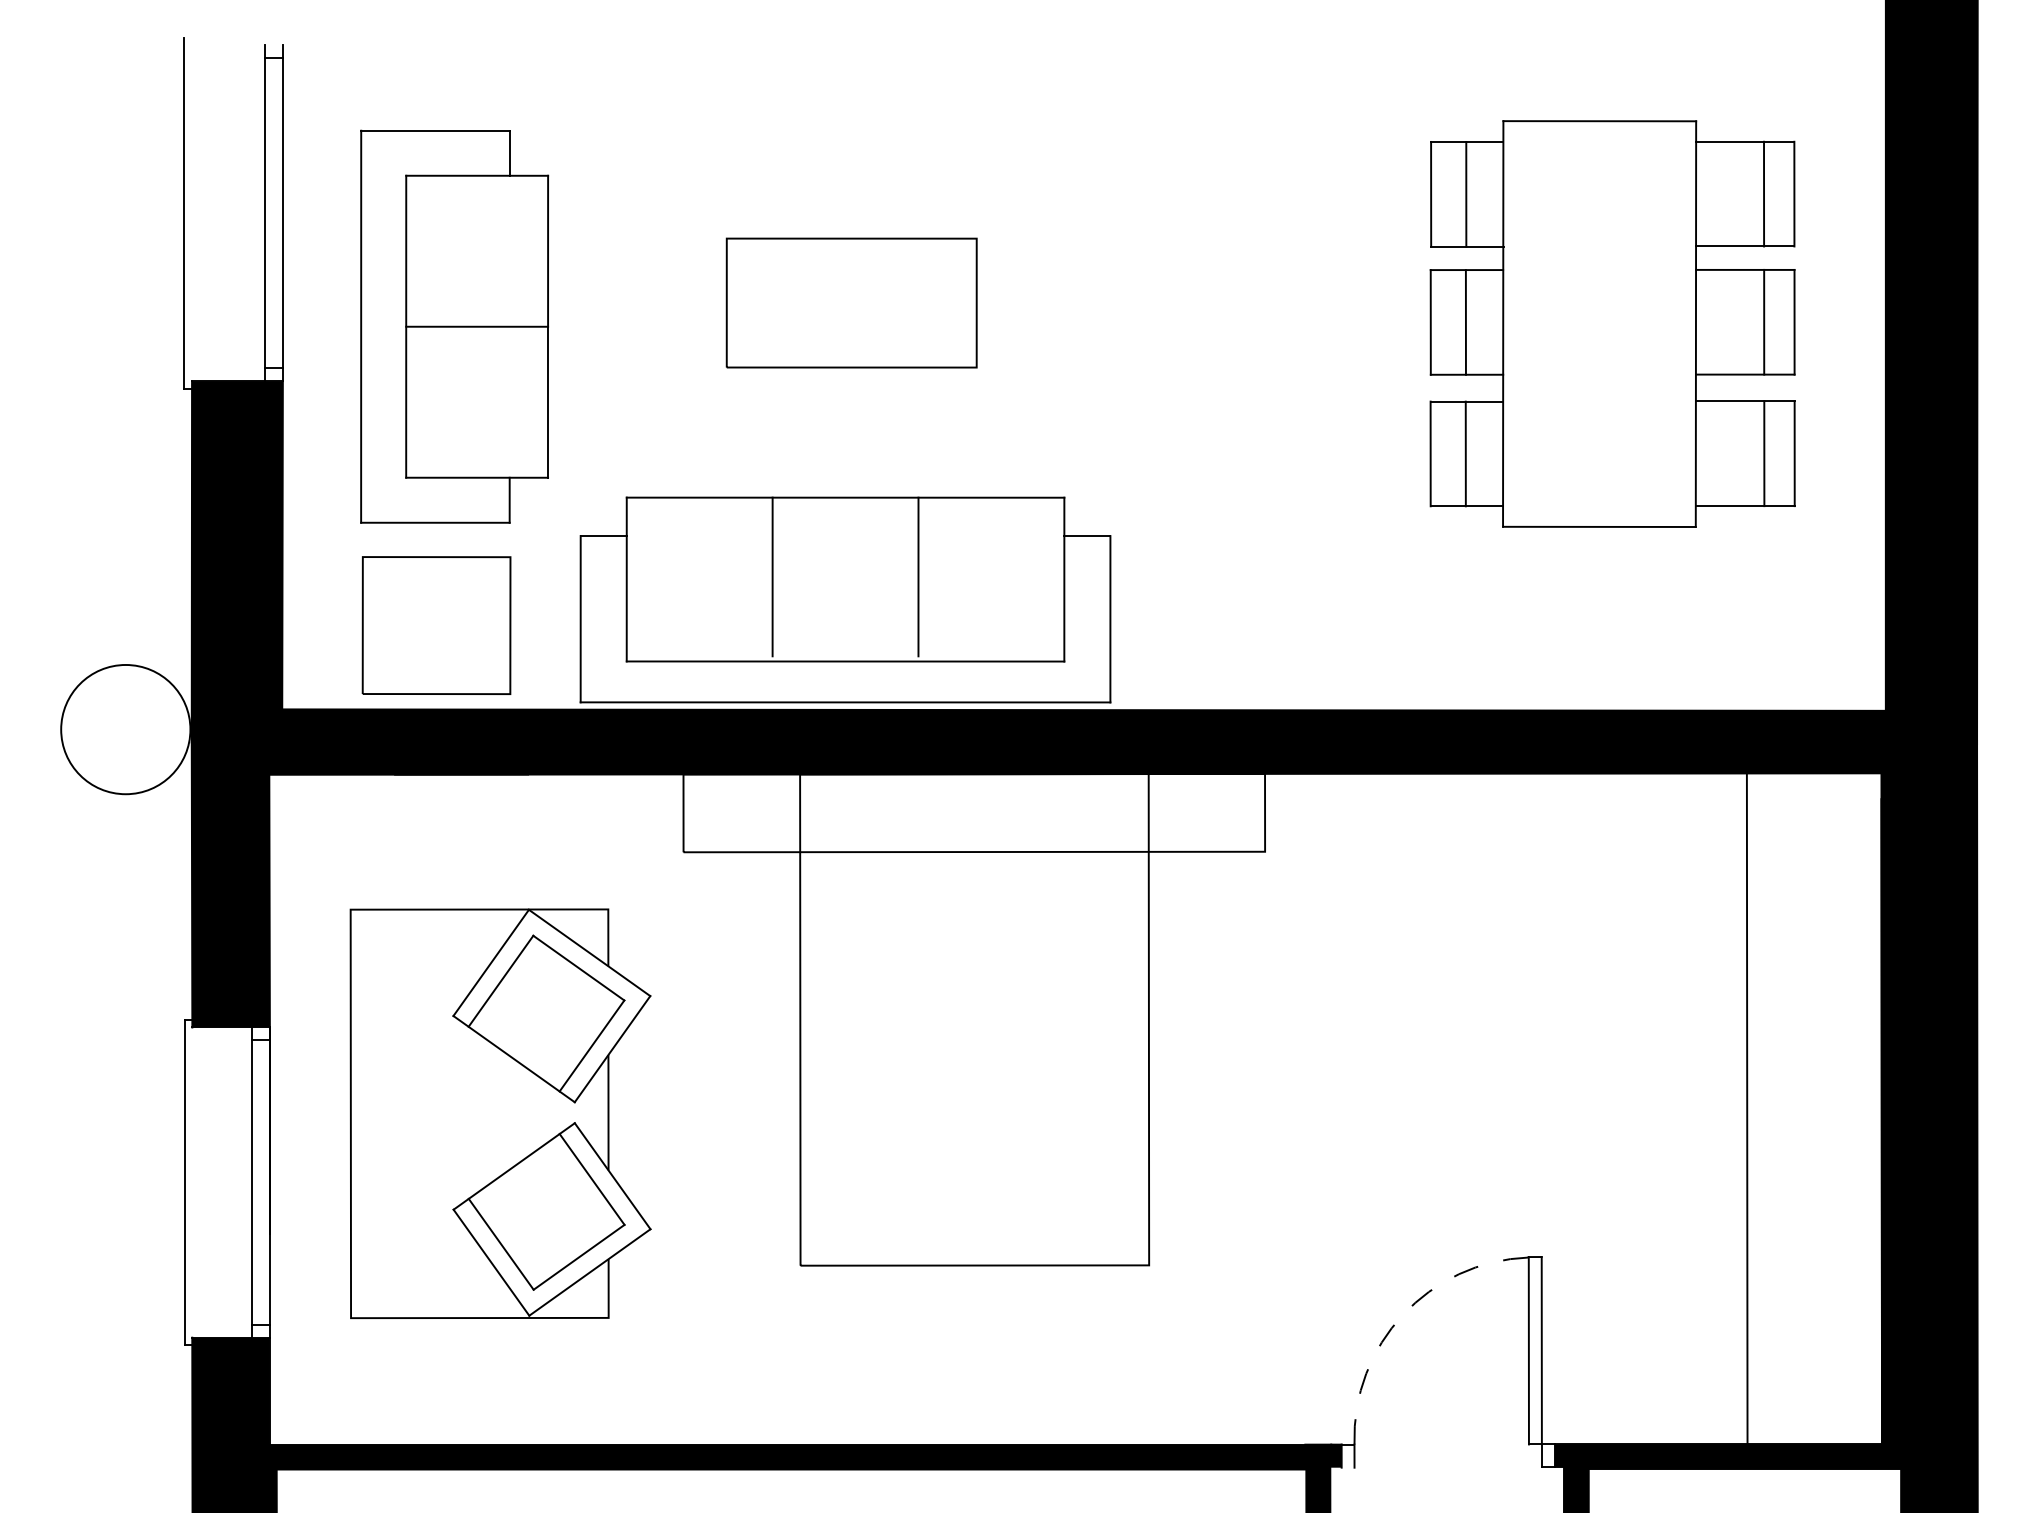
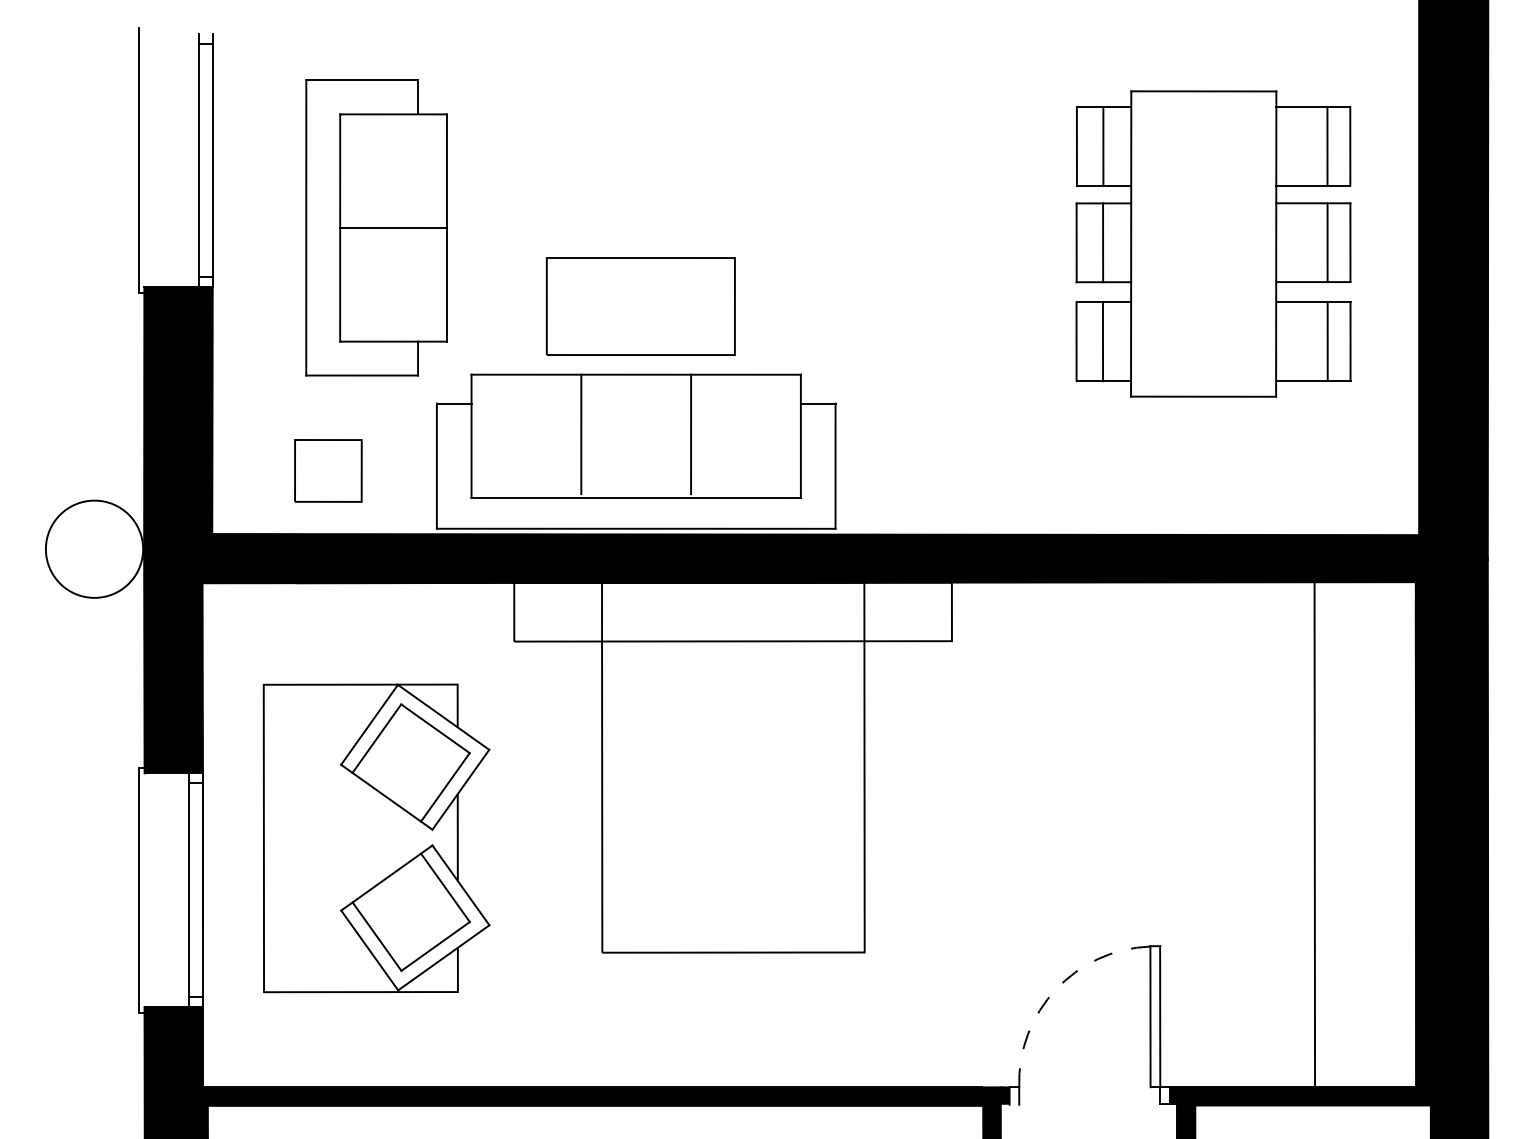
part: (851, 302) -> (640, 306), moved
part: (454, 326) -> (376, 227), moved
part: (436, 625) -> (328, 470), size x0.6

